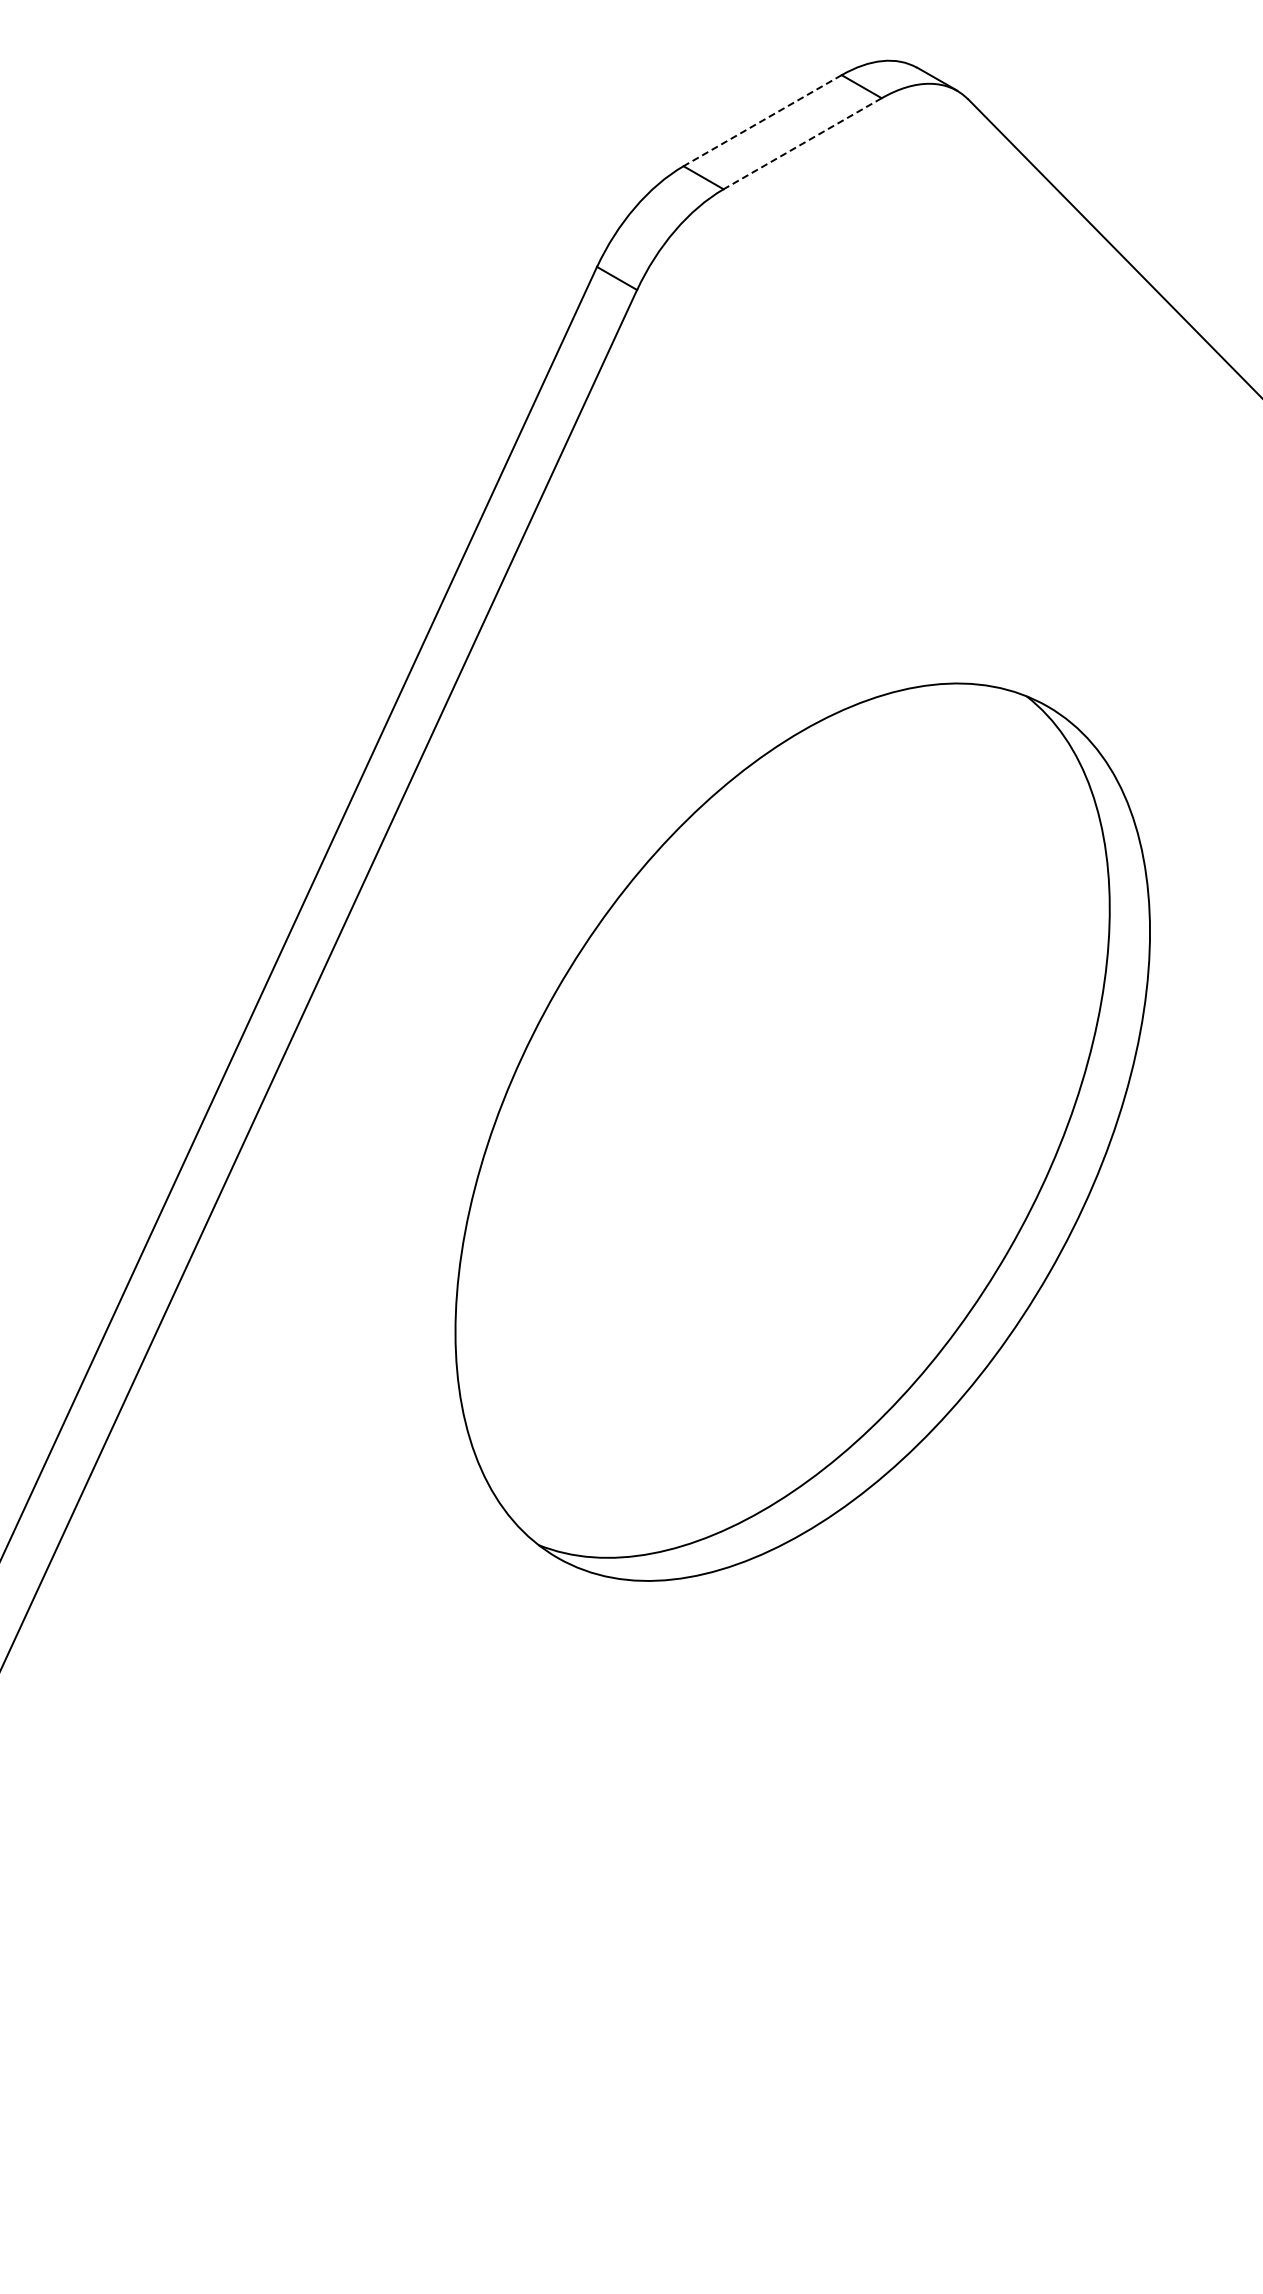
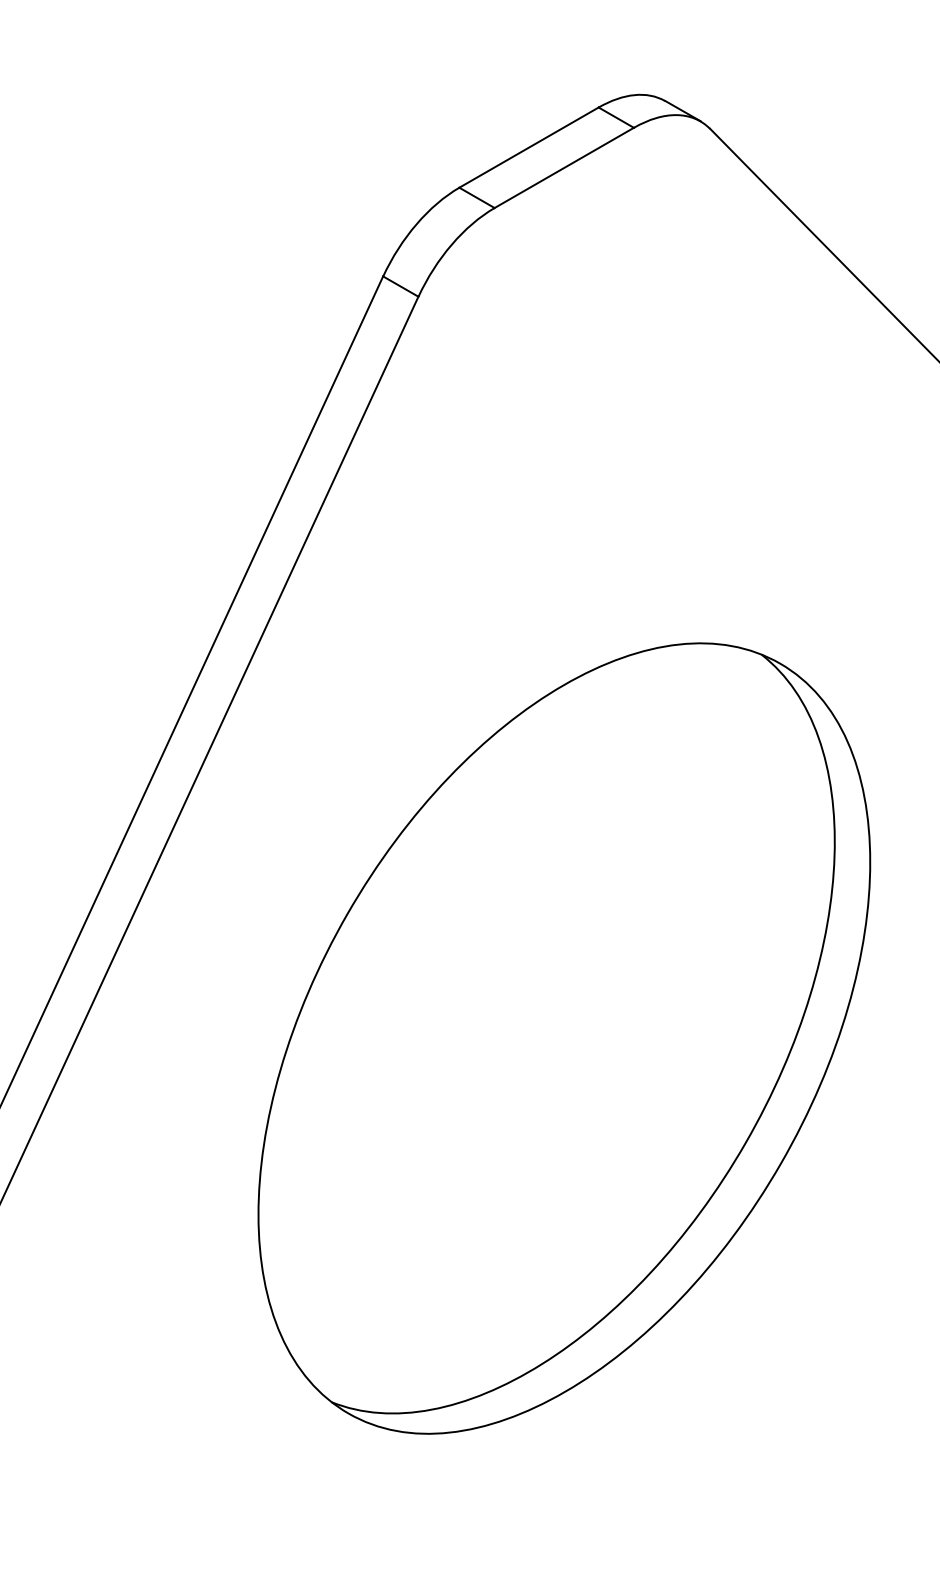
line: (762, 120) -> (528, 147), dashed -> solid
line: (802, 144) -> (564, 168), dashed -> solid

